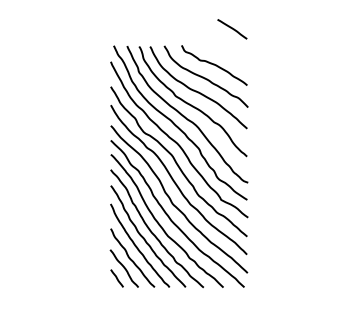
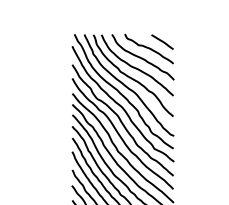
line: (232, 29) -> (162, 42), moved

